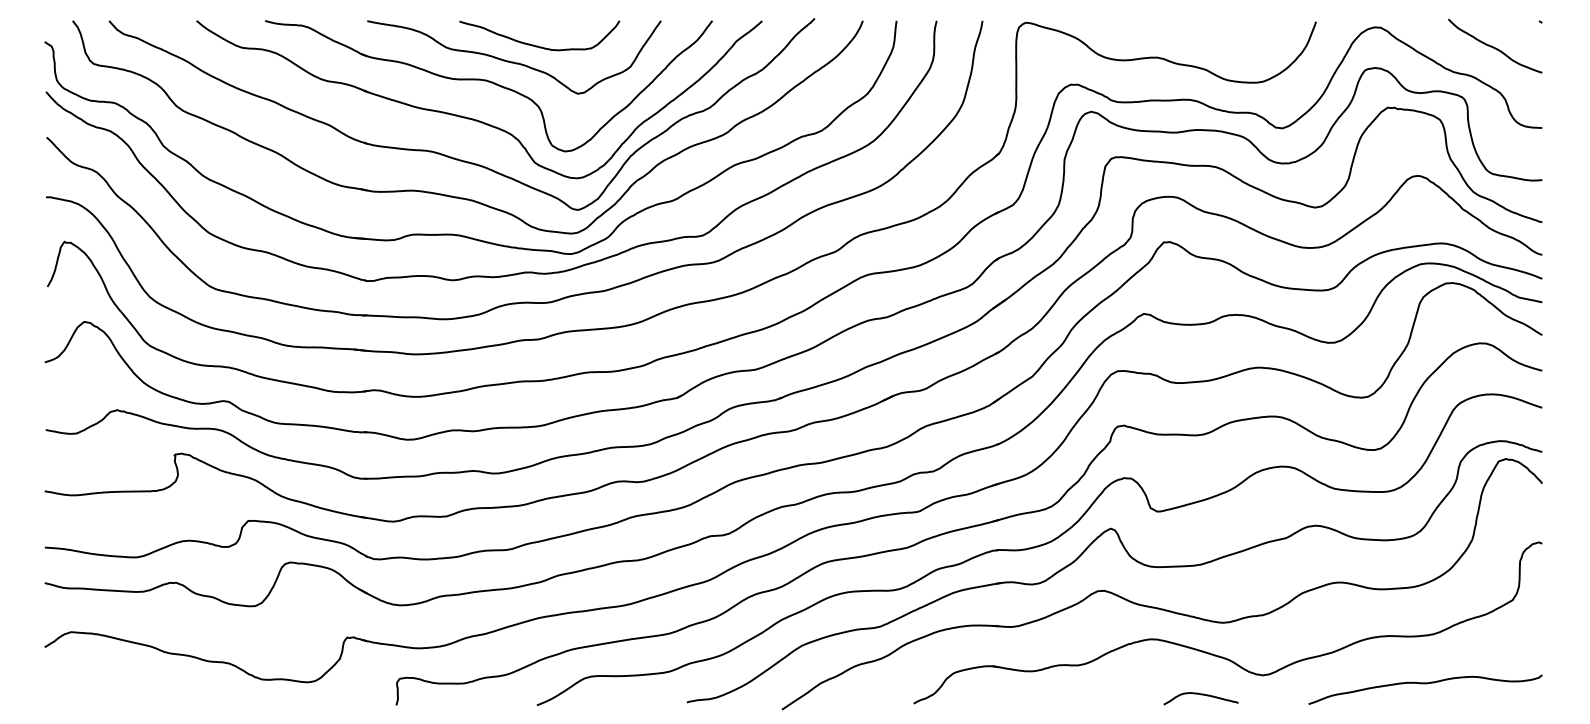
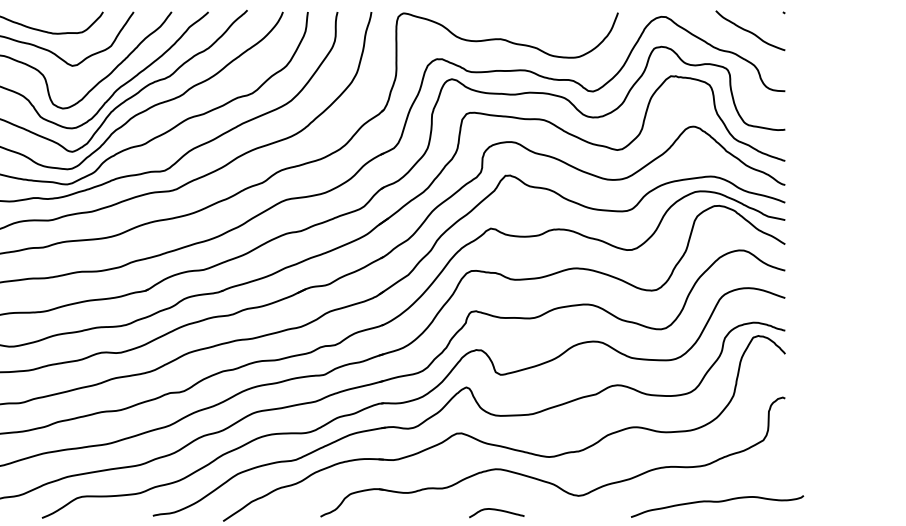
curve: (1425, 684) -> (717, 502), moved
curve: (1200, 695) -> (496, 510), moved

